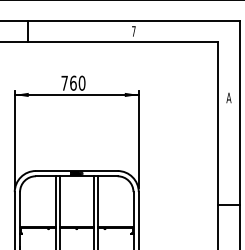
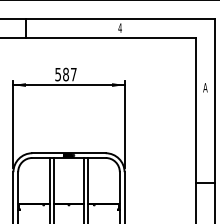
text: (133, 30) -> (119, 27), 7 -> 4
text: (72, 83) -> (65, 74), 760 -> 587

